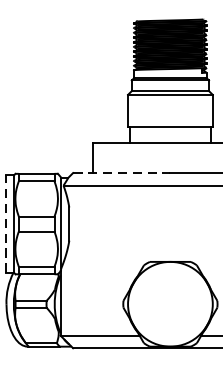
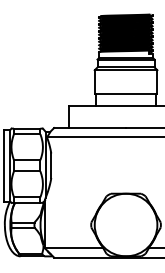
line: (122, 173) -> (90, 128), dashed -> solid
line: (5, 223) -> (4, 165), dashed -> solid

